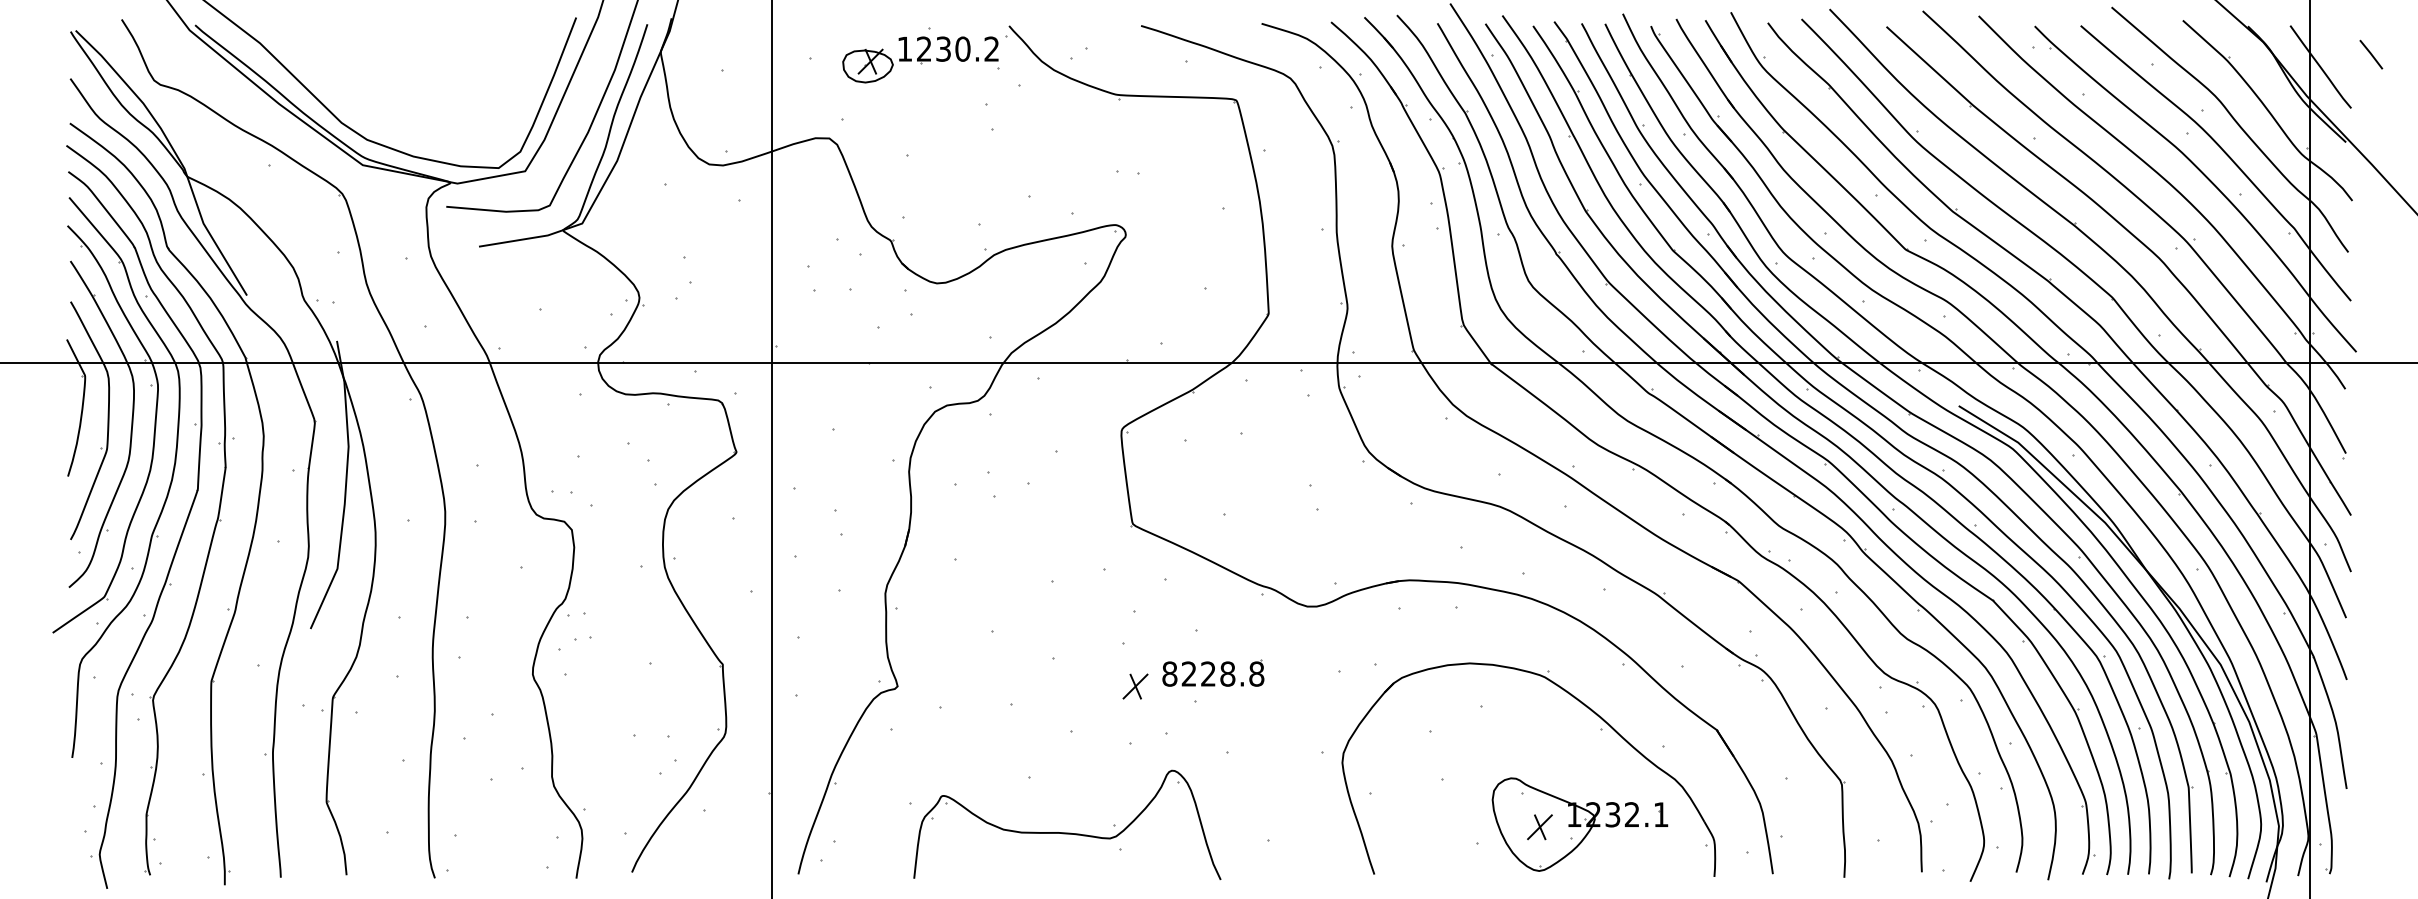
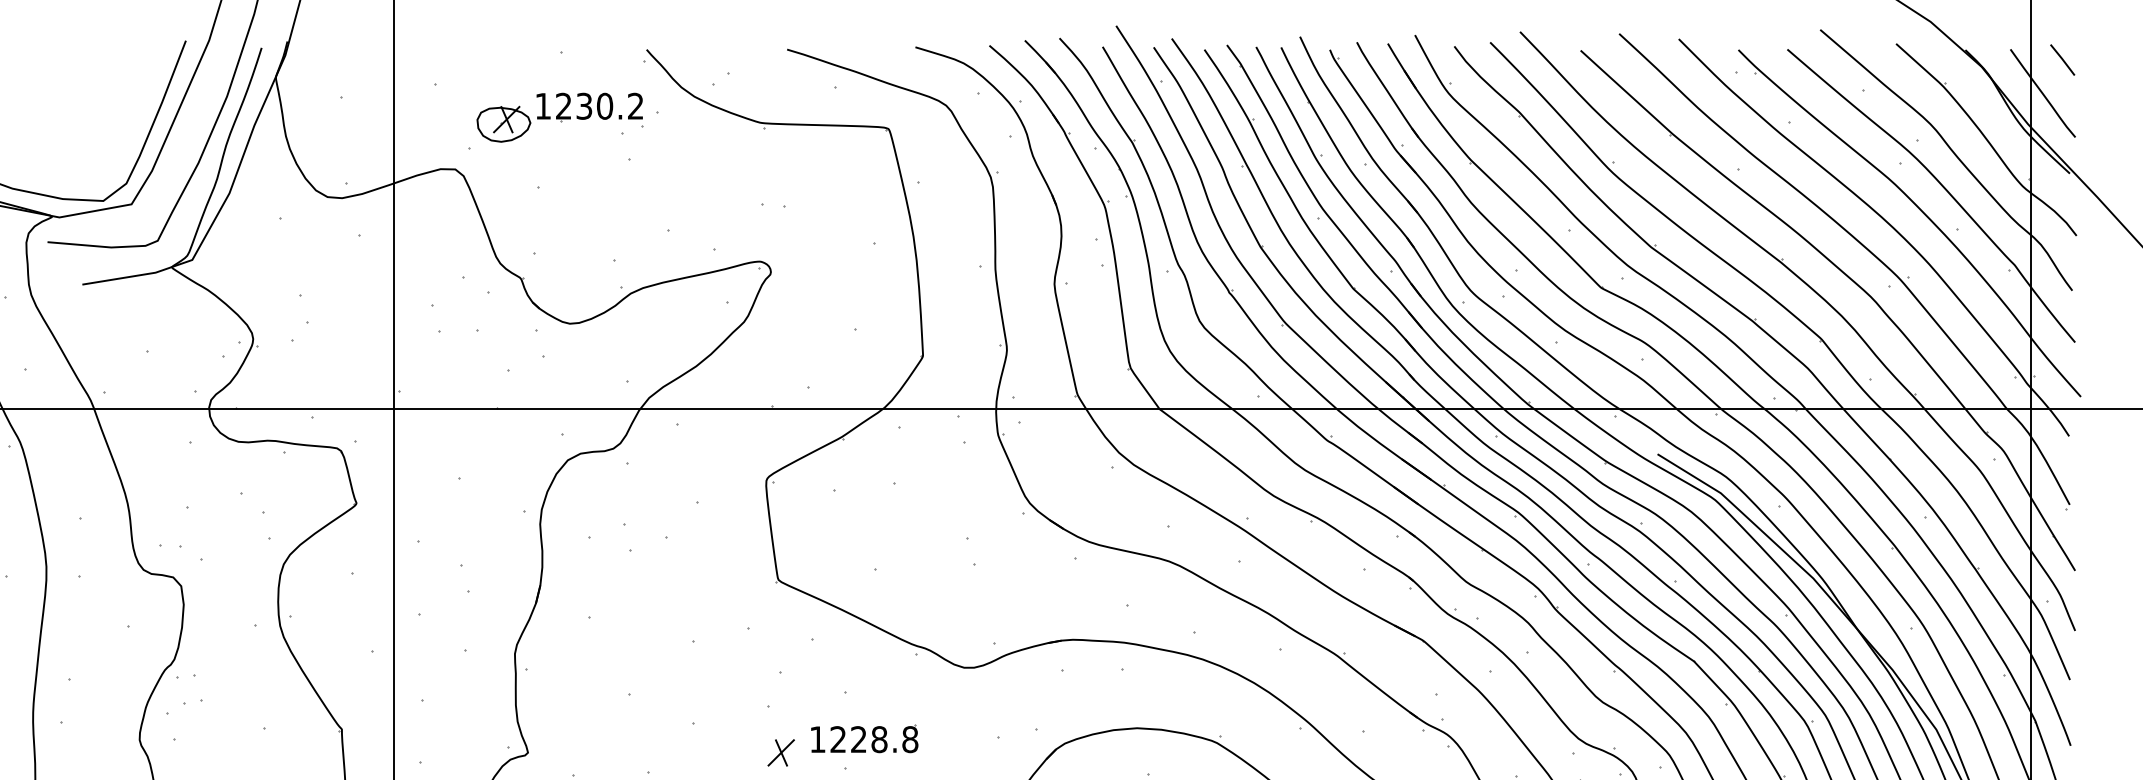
line: (2371, 54) -> (2062, 59), moved
part: (920, 59) -> (559, 117), moved
text: (1169, 673) -> (817, 738), 8228.8 -> 1228.8

